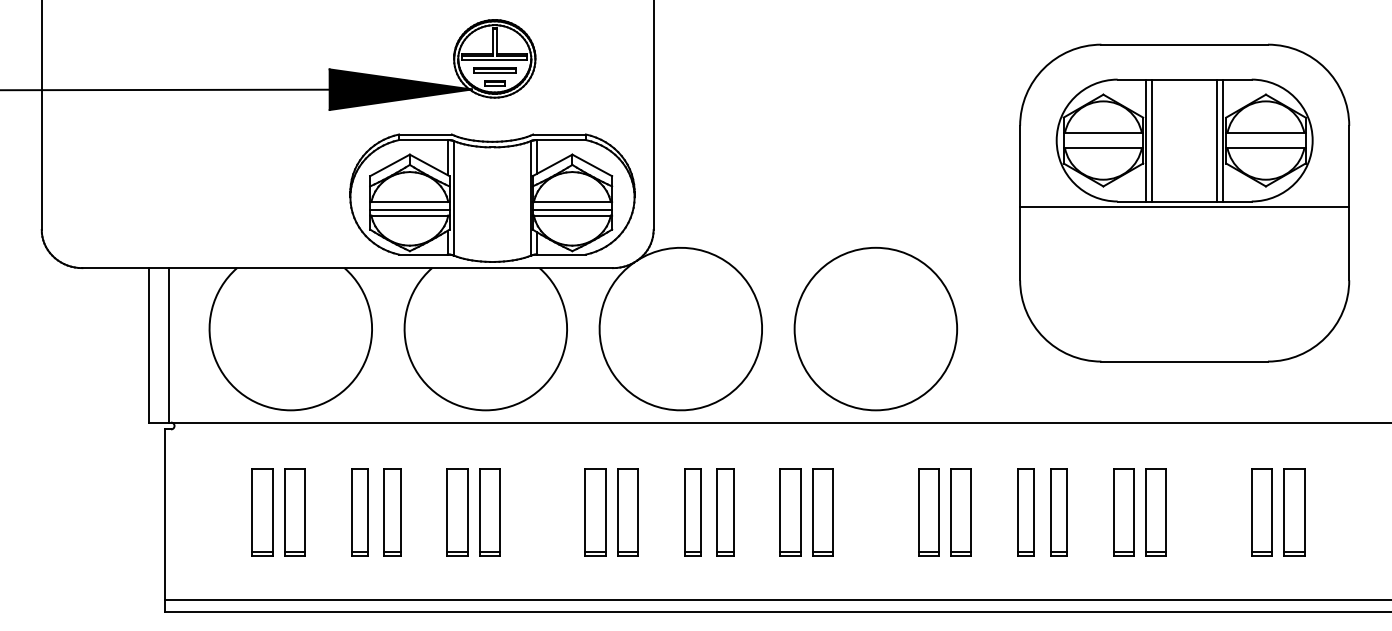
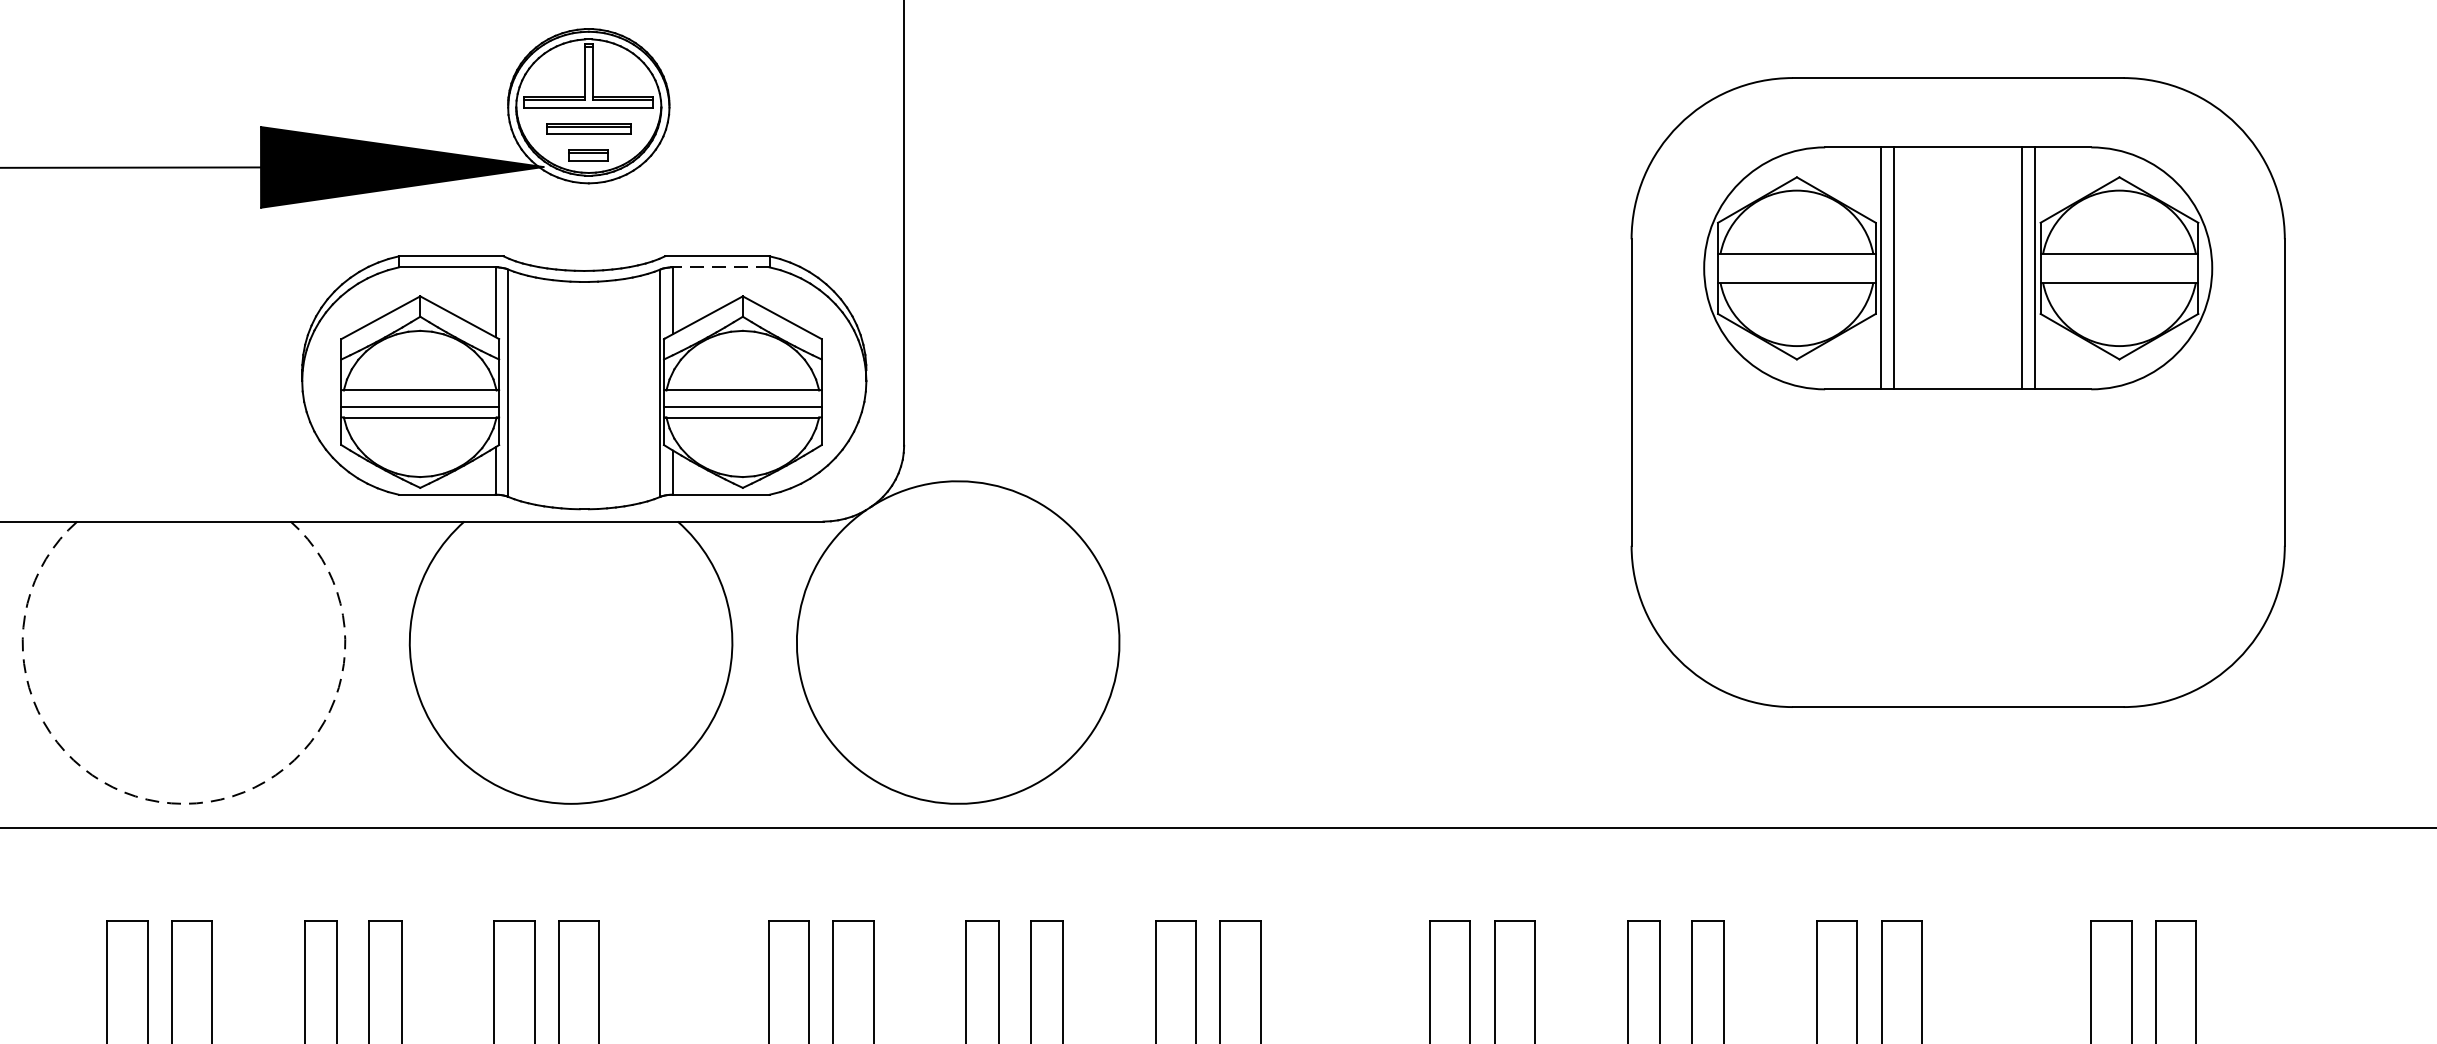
line: (561, 140) -> (721, 268), solid -> dashed
line: (1184, 207) -> (1957, 401), removed
circle: (875, 328) -> (1344, 641), removed
arc: (290, 410) -> (183, 804), solid -> dashed

